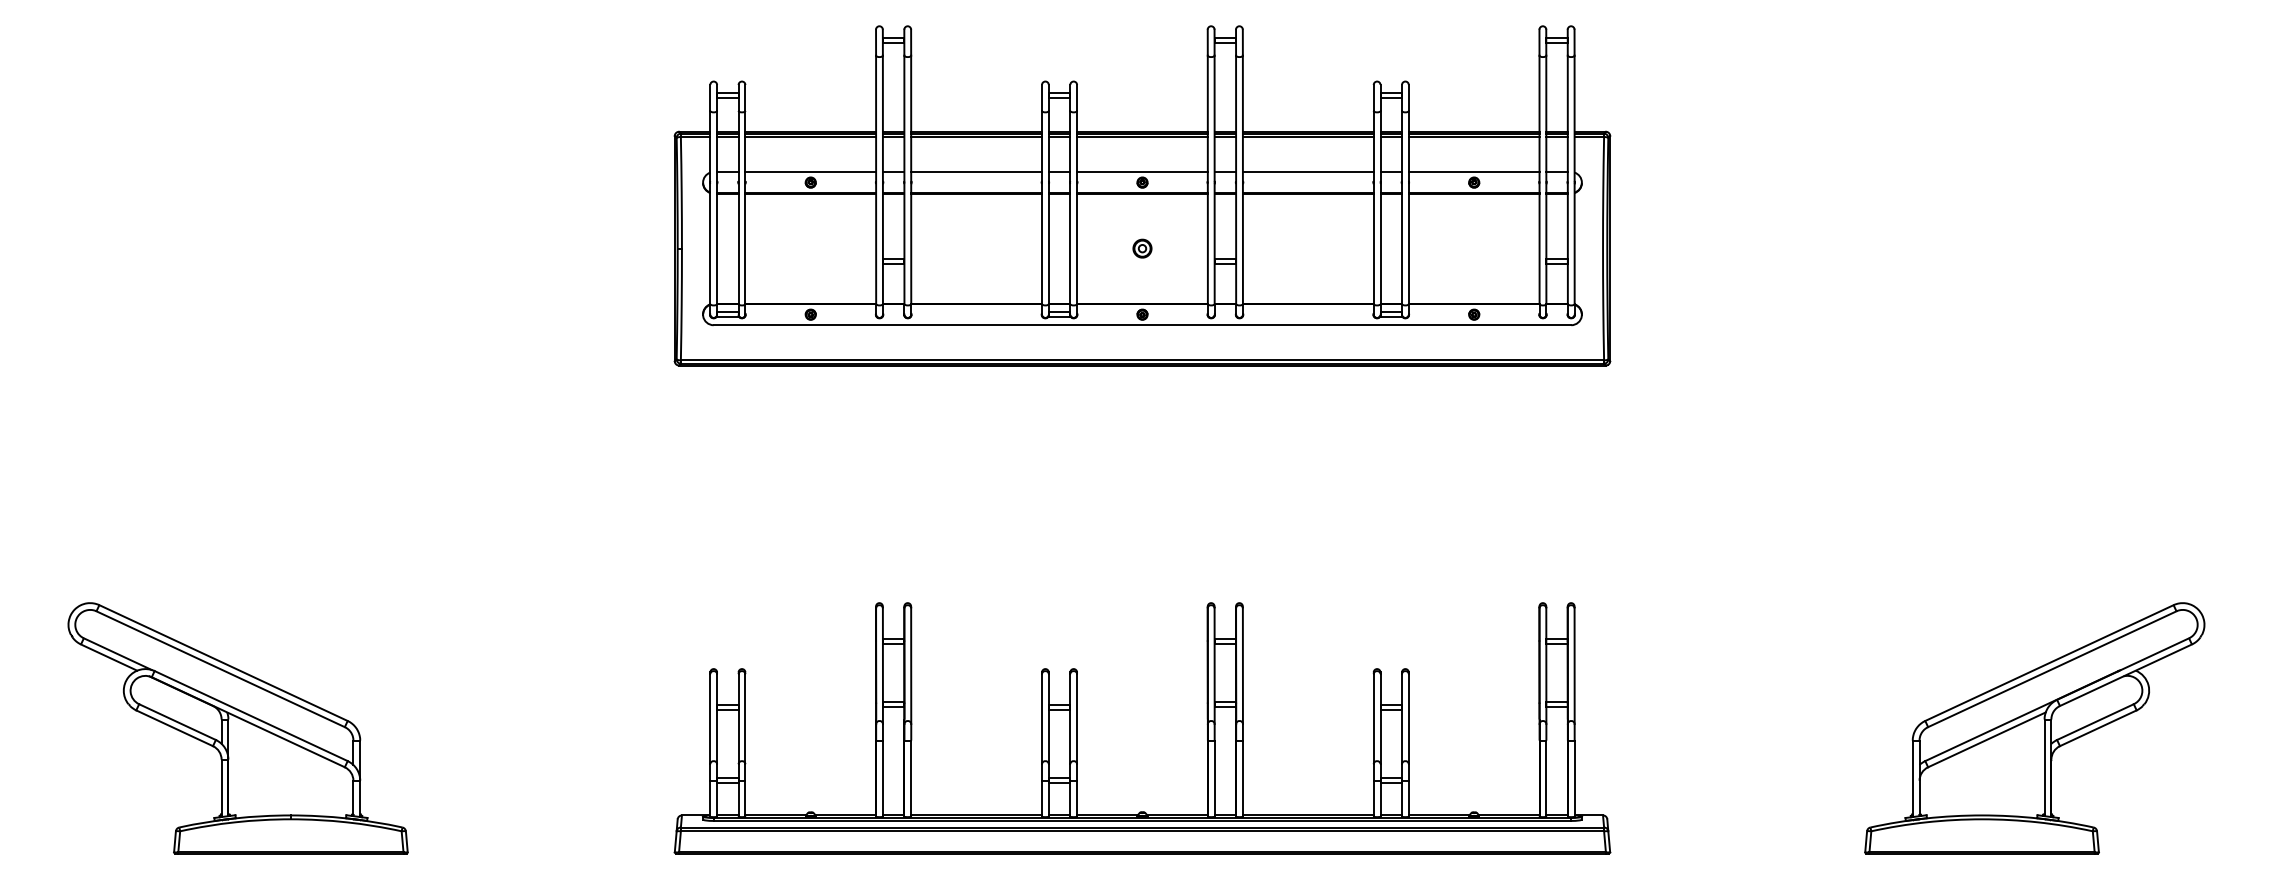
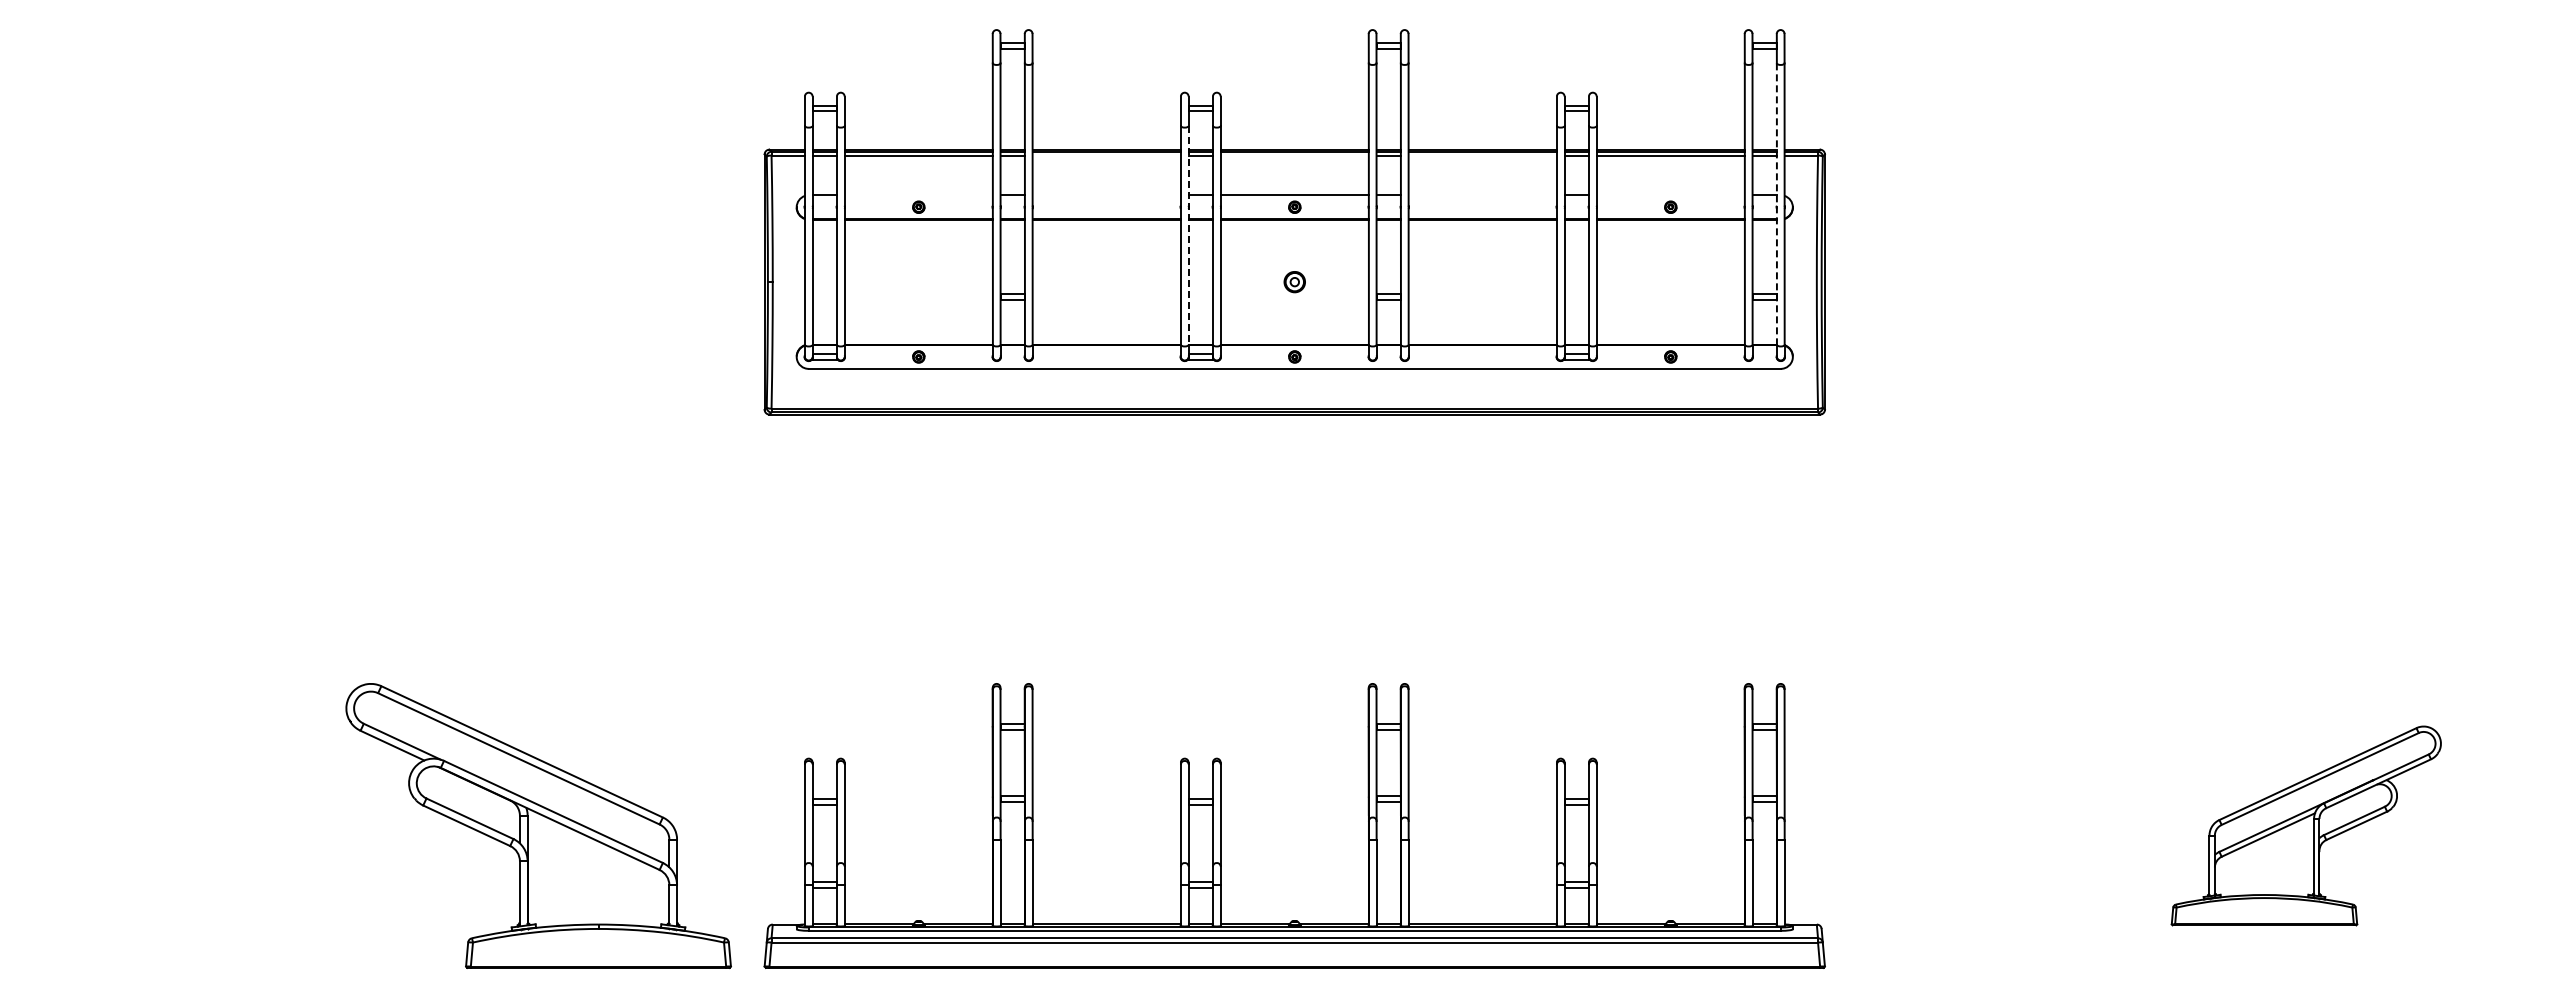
line: (976, 136) -> (1106, 155), removed
line: (1142, 136) -> (1294, 155), removed
line: (1308, 136) -> (1482, 155), removed
line: (810, 172) -> (918, 195), removed
line: (976, 172) -> (1106, 195), removed
line: (1308, 172) -> (1482, 195), removed
line: (1473, 172) -> (1670, 195), removed
line: (1567, 180) -> (1776, 204), solid -> dashed
line: (1048, 207) -> (1188, 235), solid -> dashed
part: (237, 728) -> (538, 825), moved
part: (2035, 728) -> (2306, 825), size x0.7

